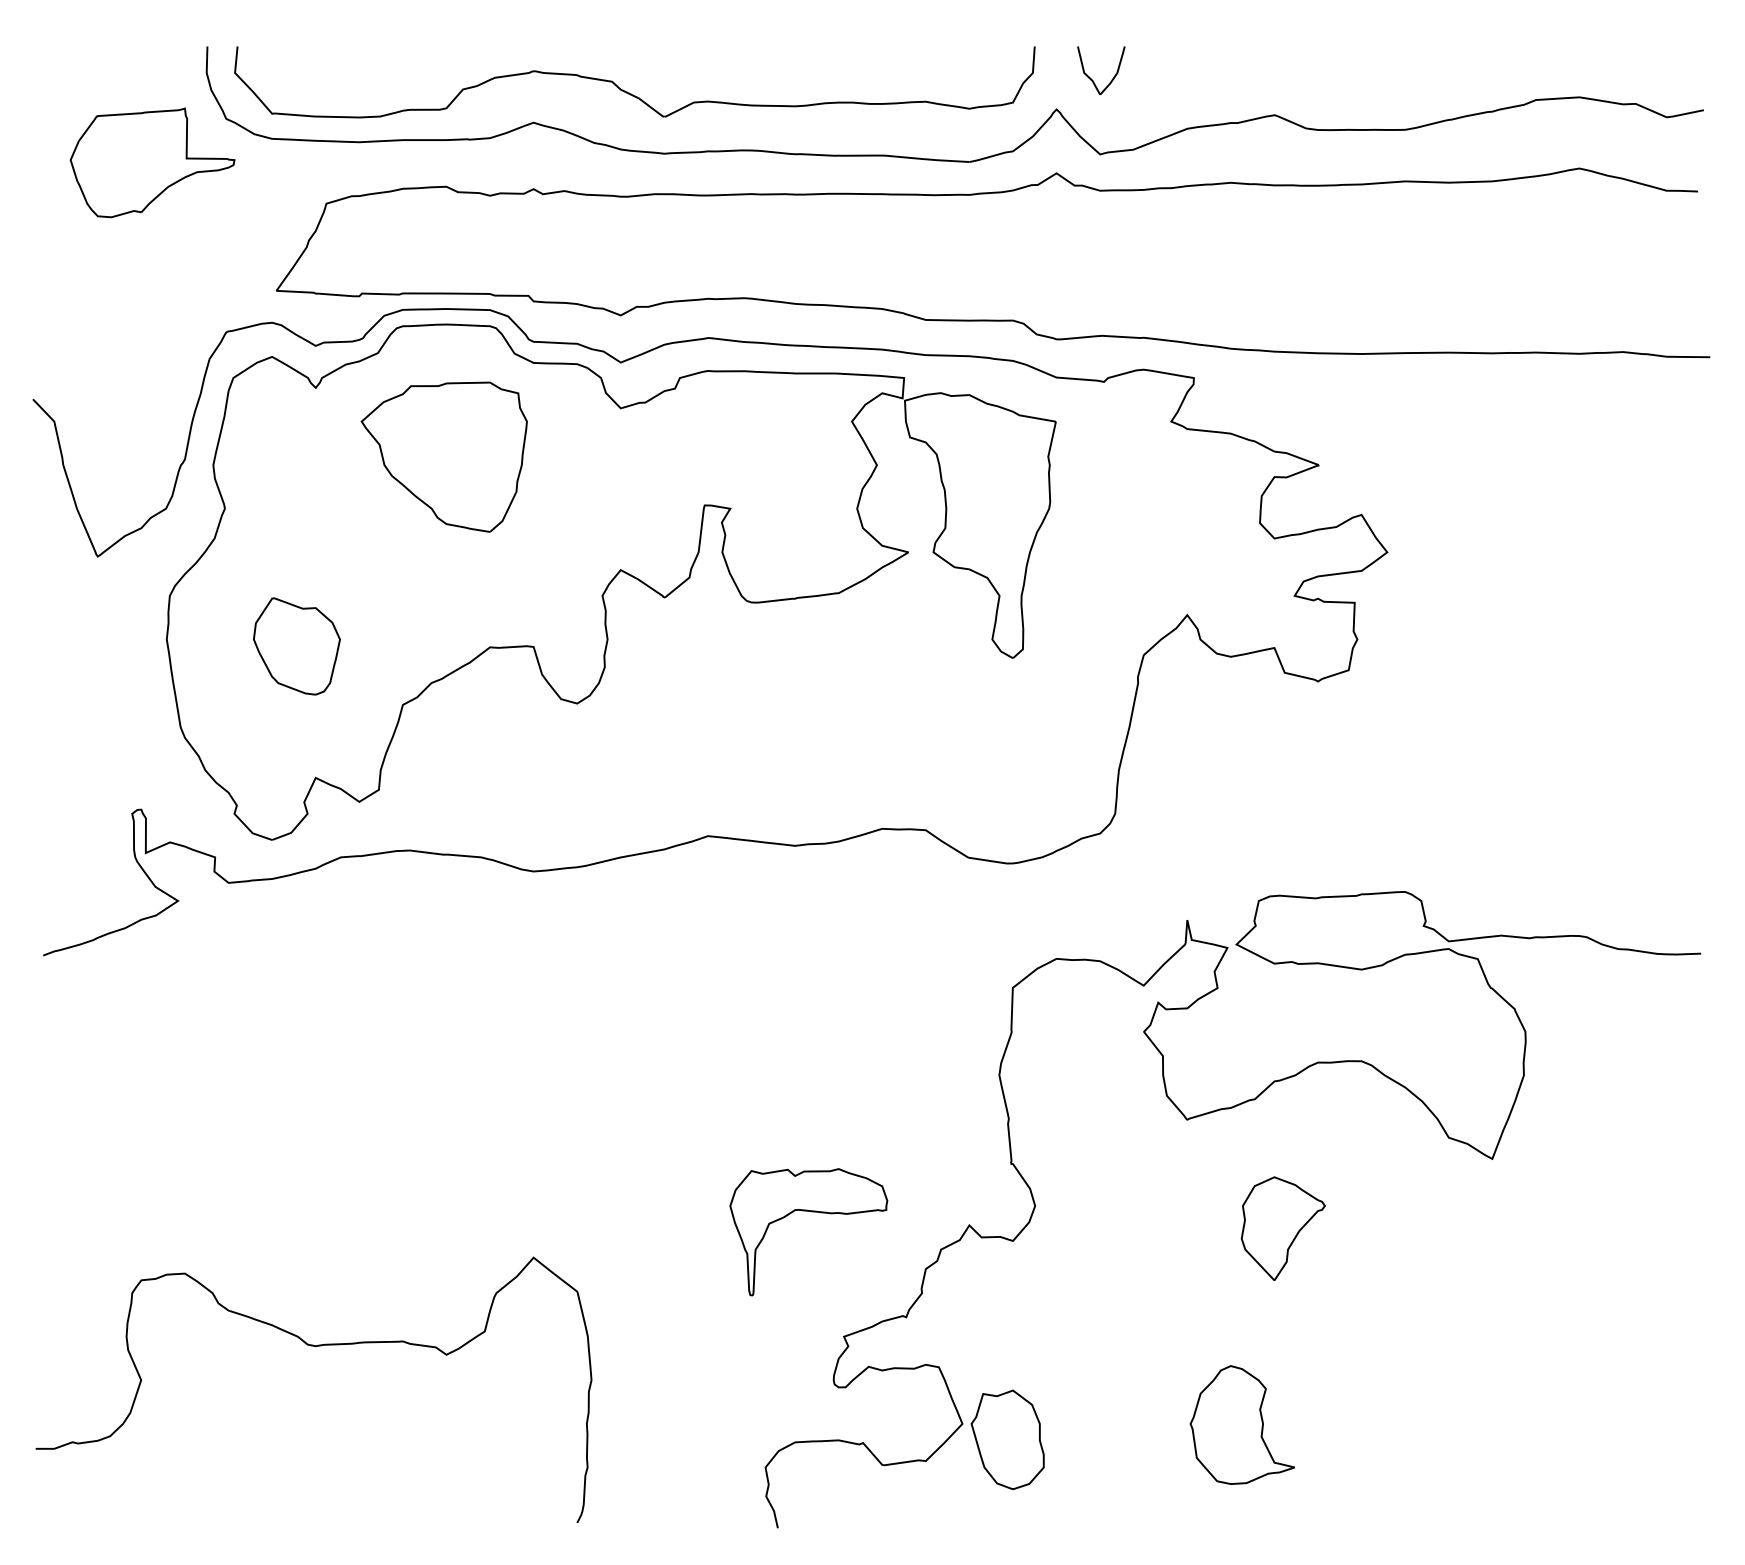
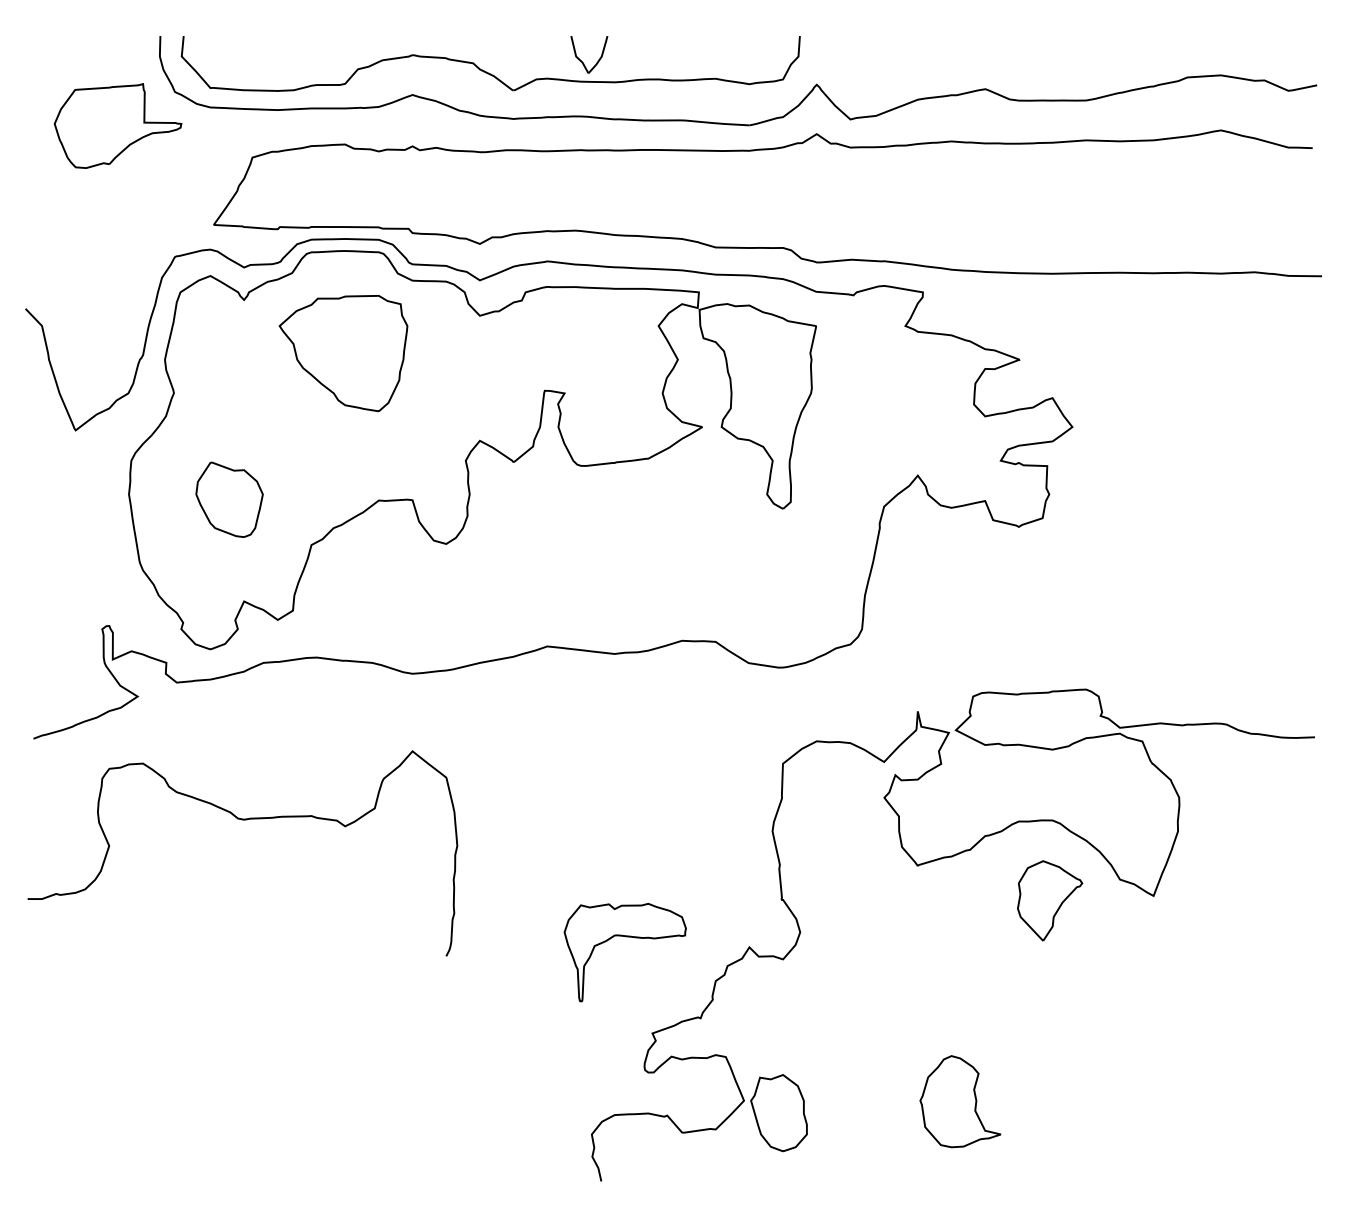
part: (1092, 79) -> (582, 61), moved
part: (1283, 1228) -> (1050, 900), moved
curve: (313, 1347) -> (242, 820), moved

